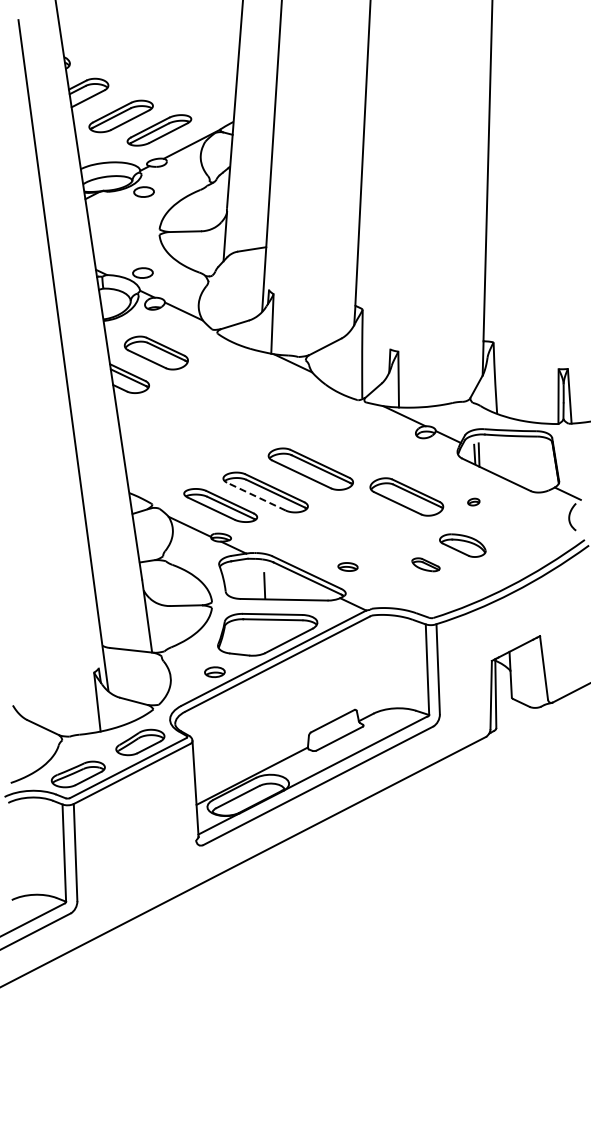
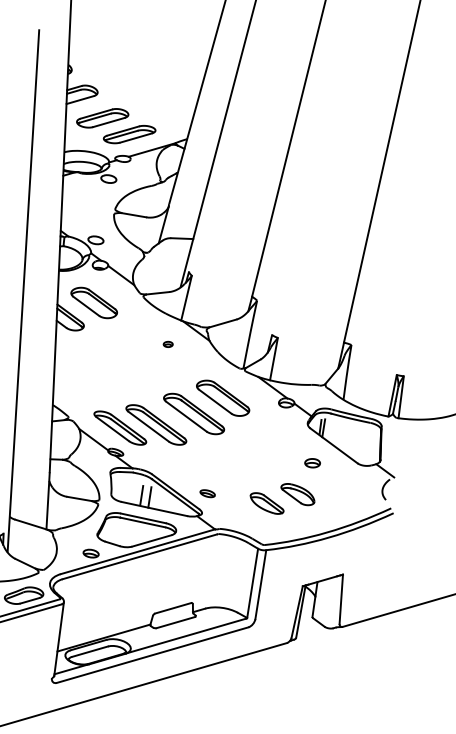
part: (260, 386) -> (168, 343), added
line: (256, 496) -> (148, 426), dashed -> solid
part: (406, 496) -> (222, 397), moved
part: (473, 501) -> (312, 462), size x1.67
part: (425, 564) -> (266, 503), size x1.67
line: (275, 585) -> (149, 496), added

